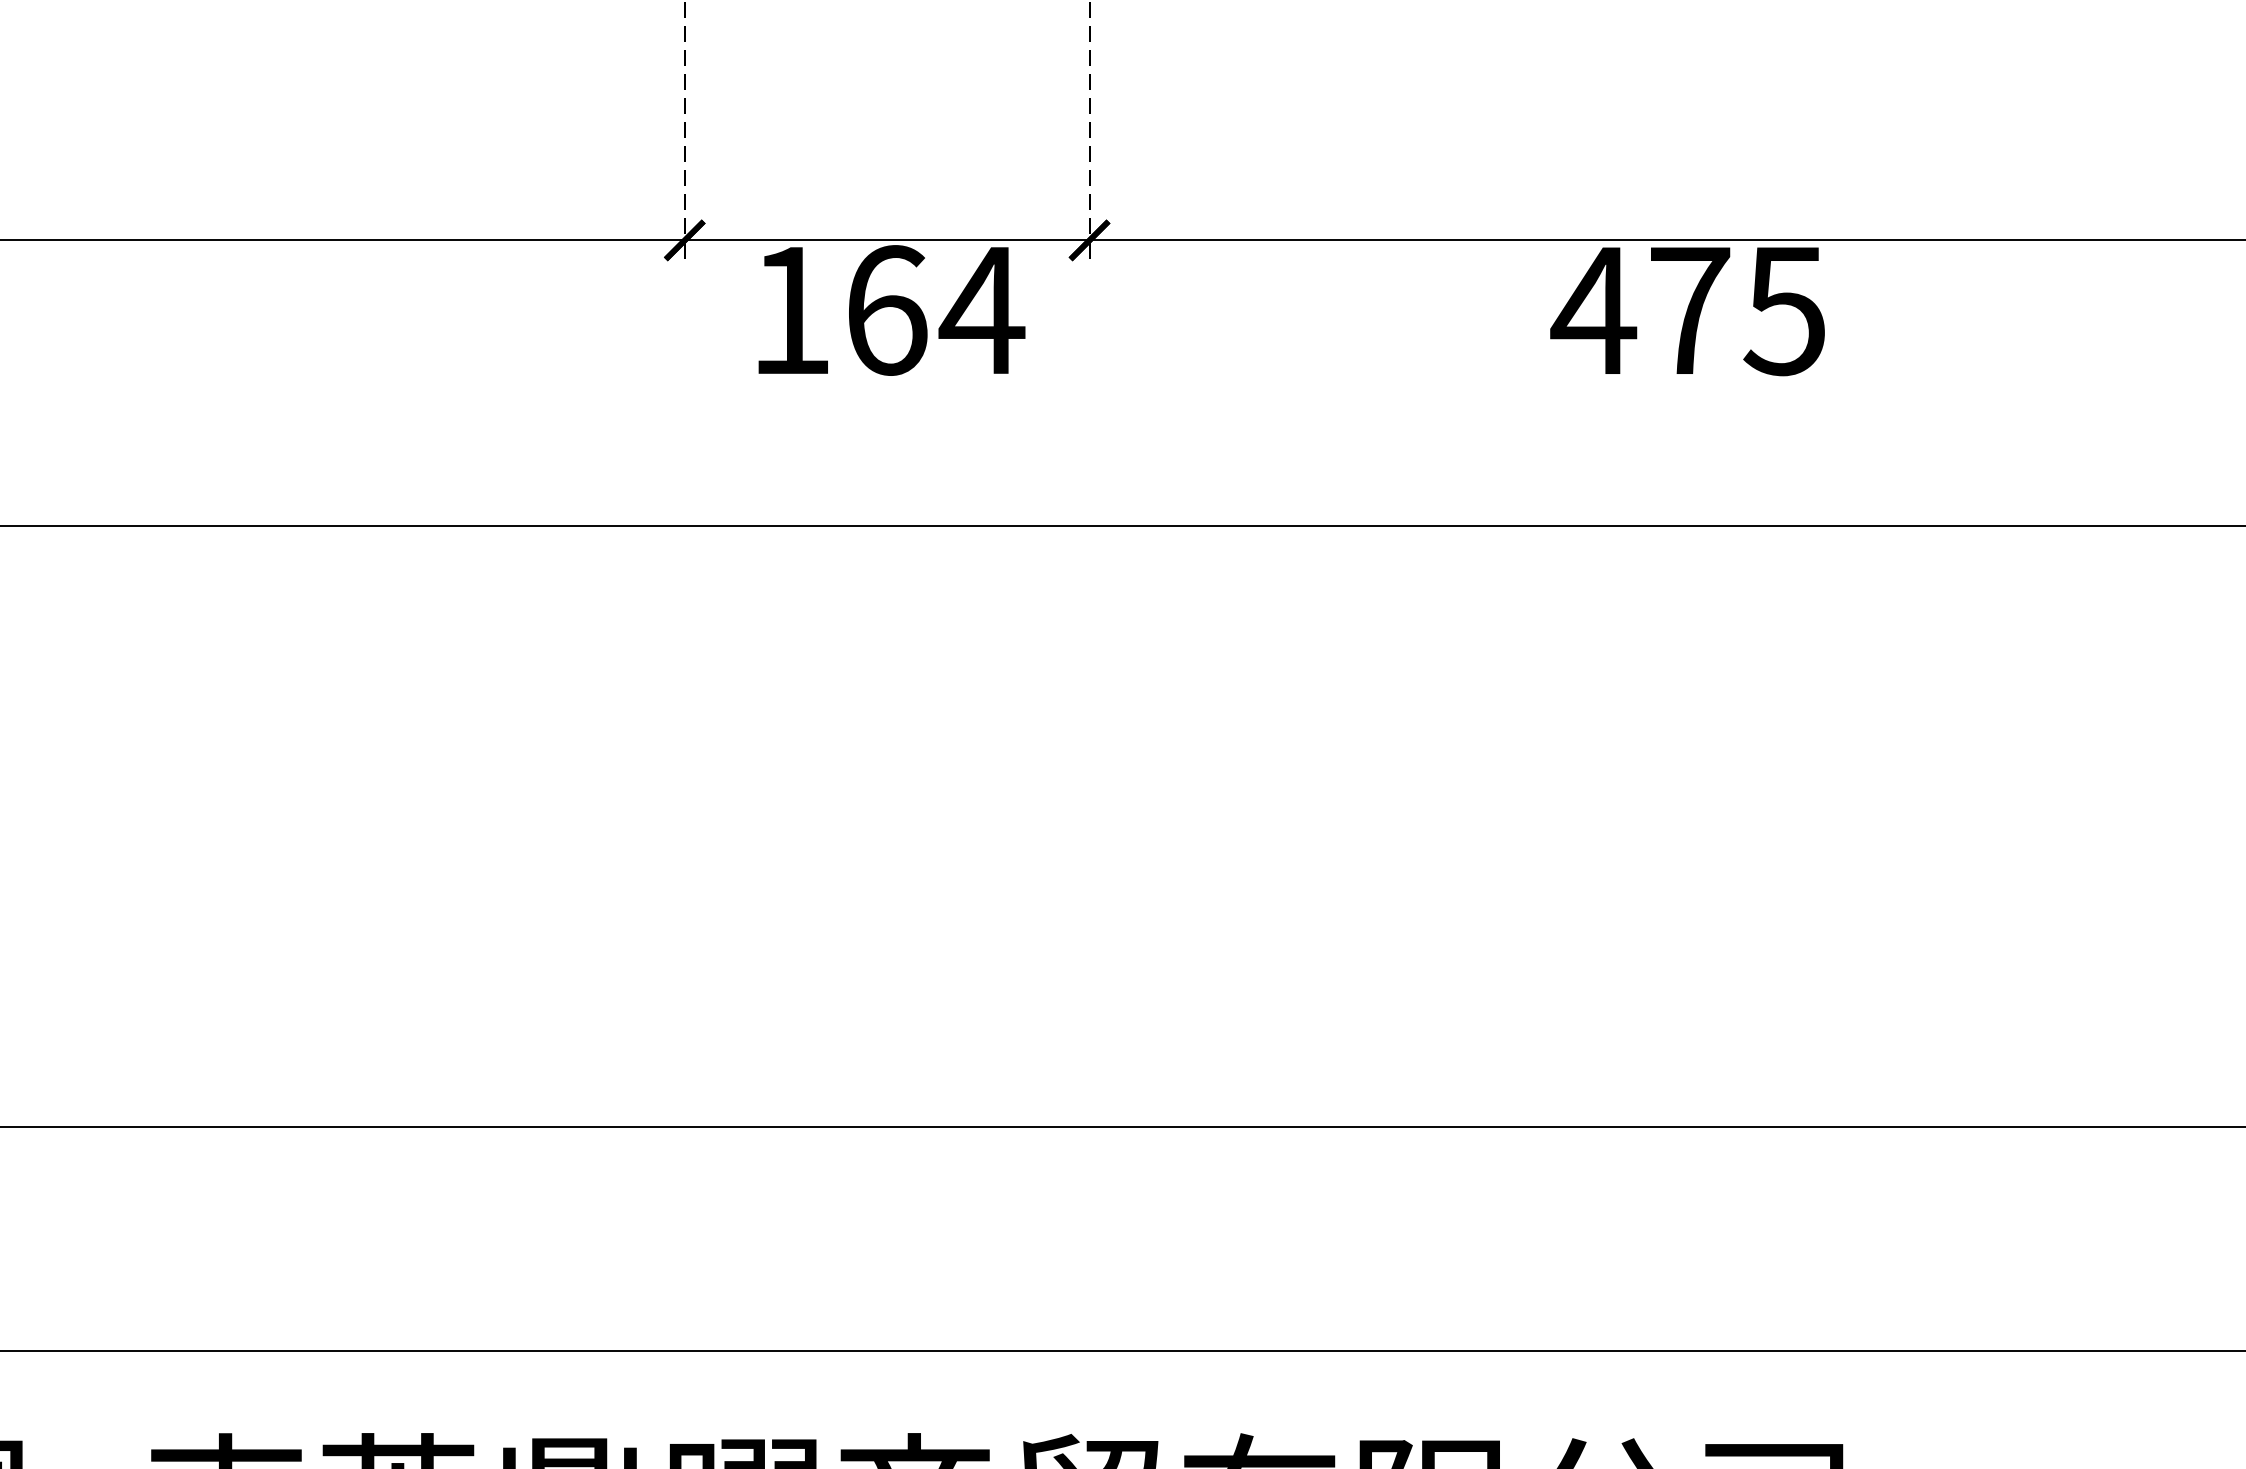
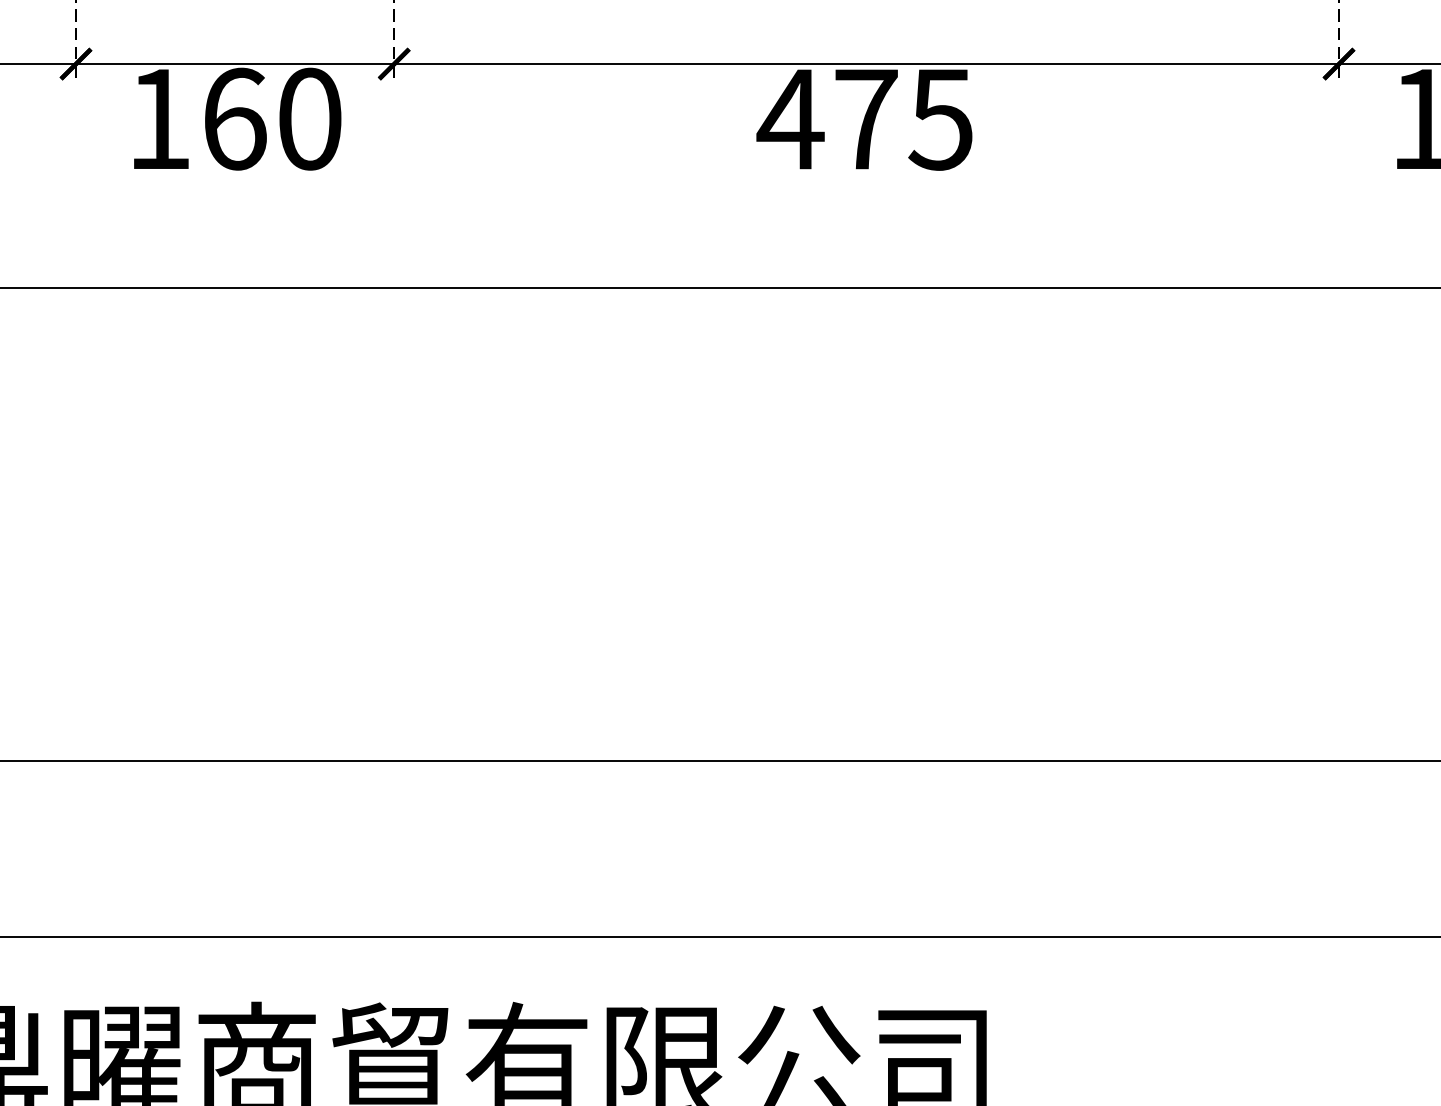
text: (981, 310) -> (309, 119), 164 -> 160

